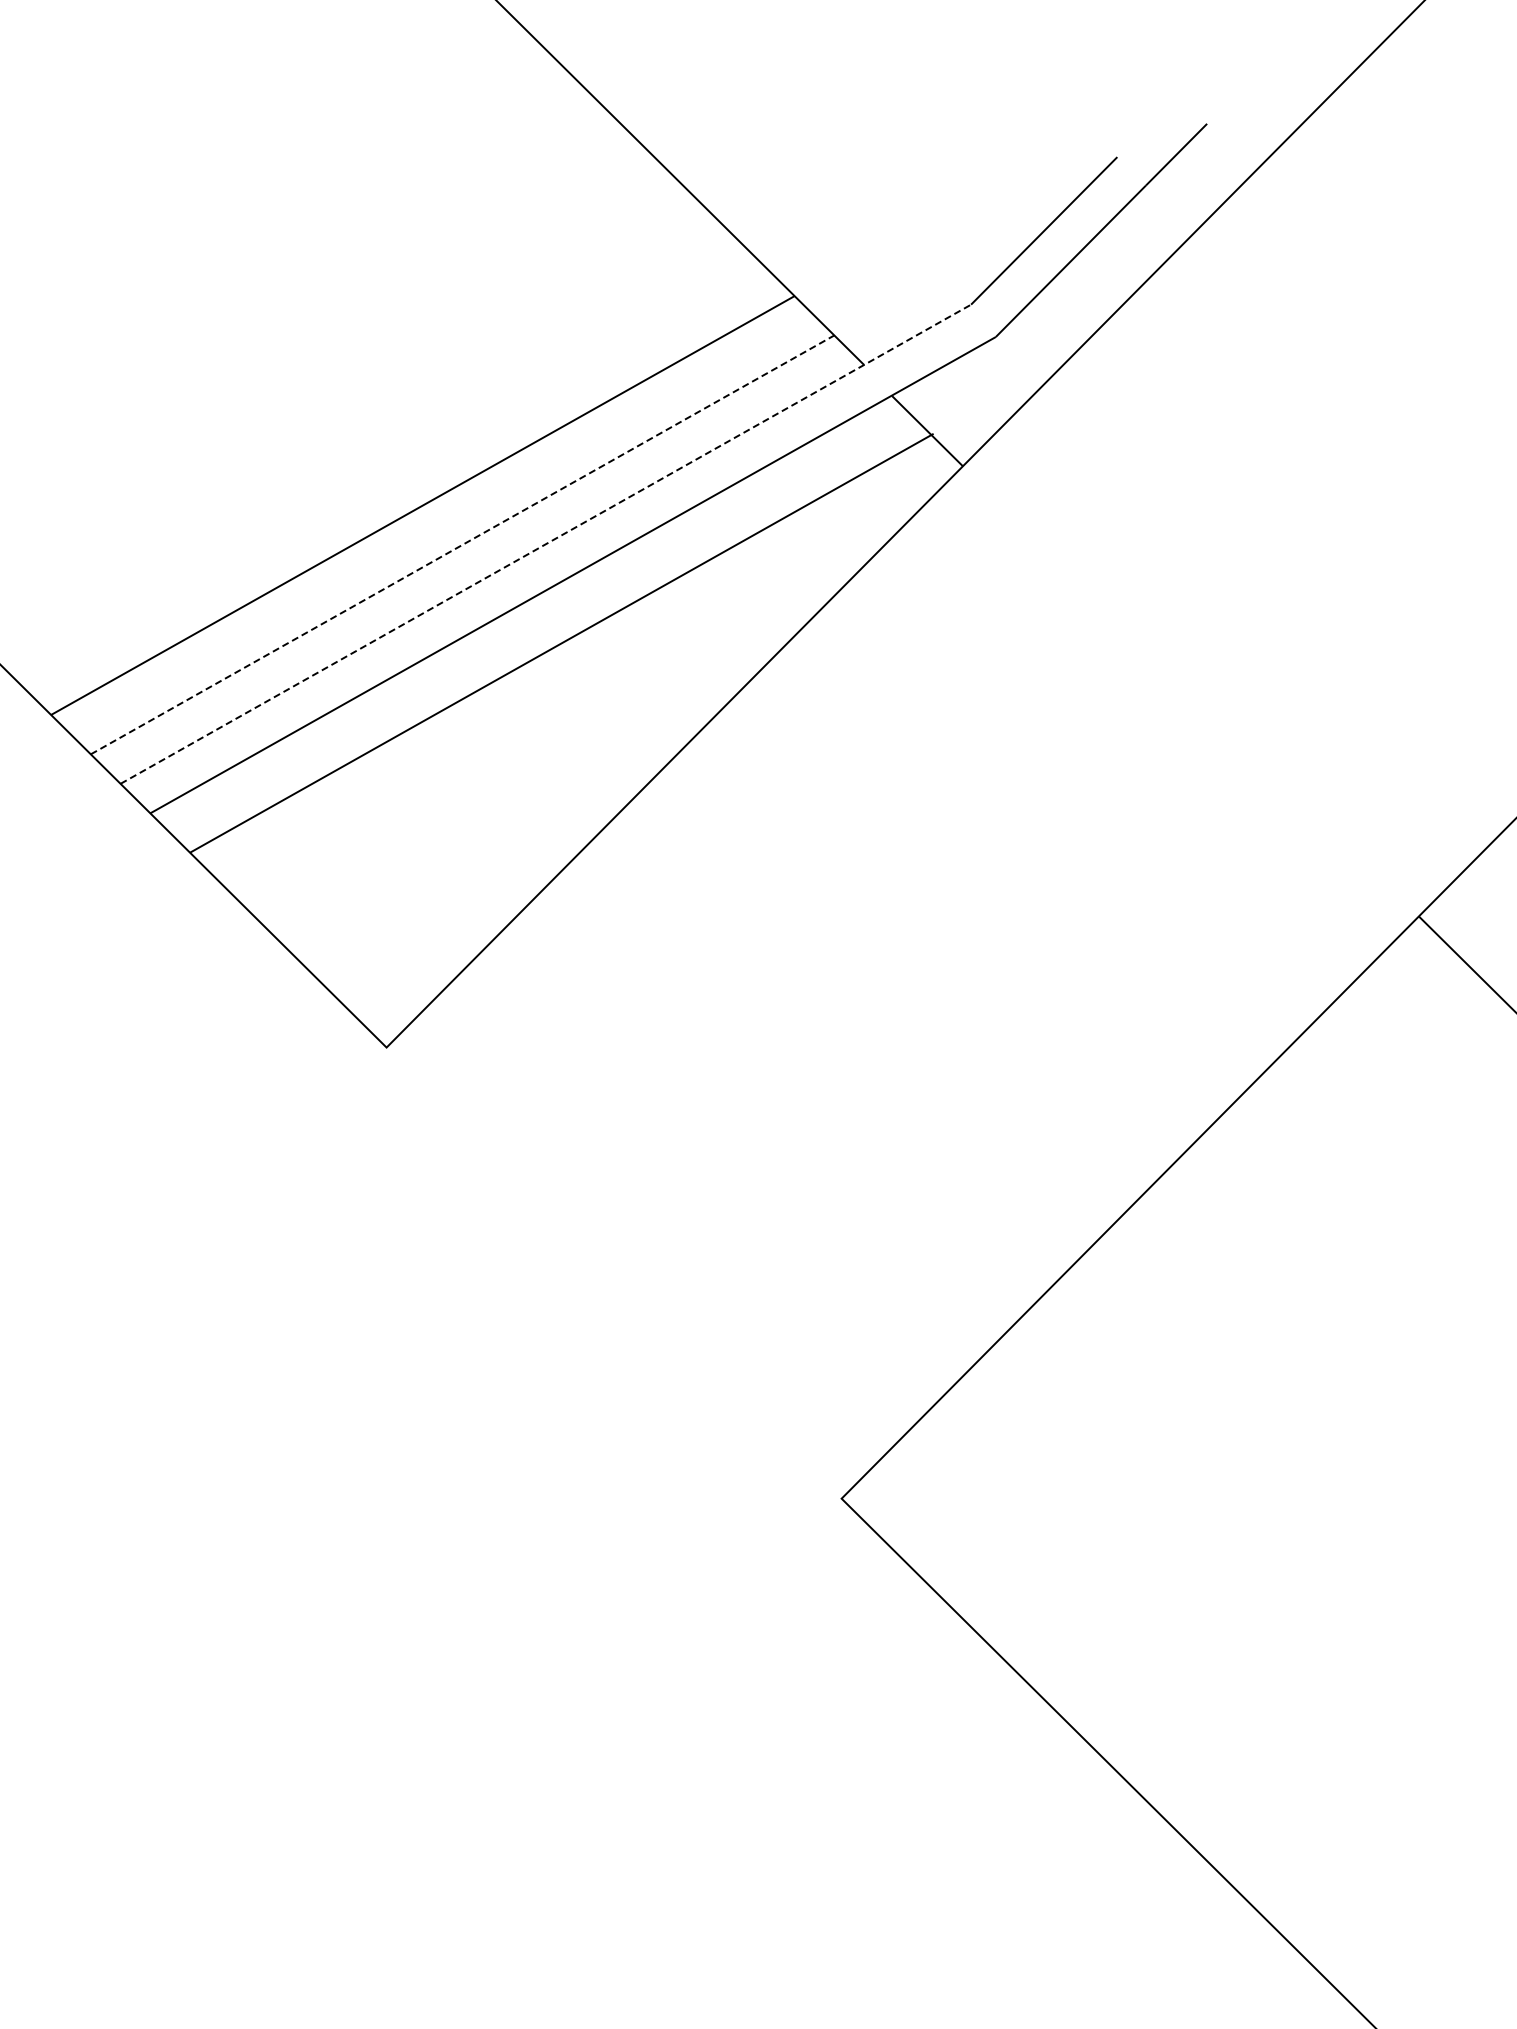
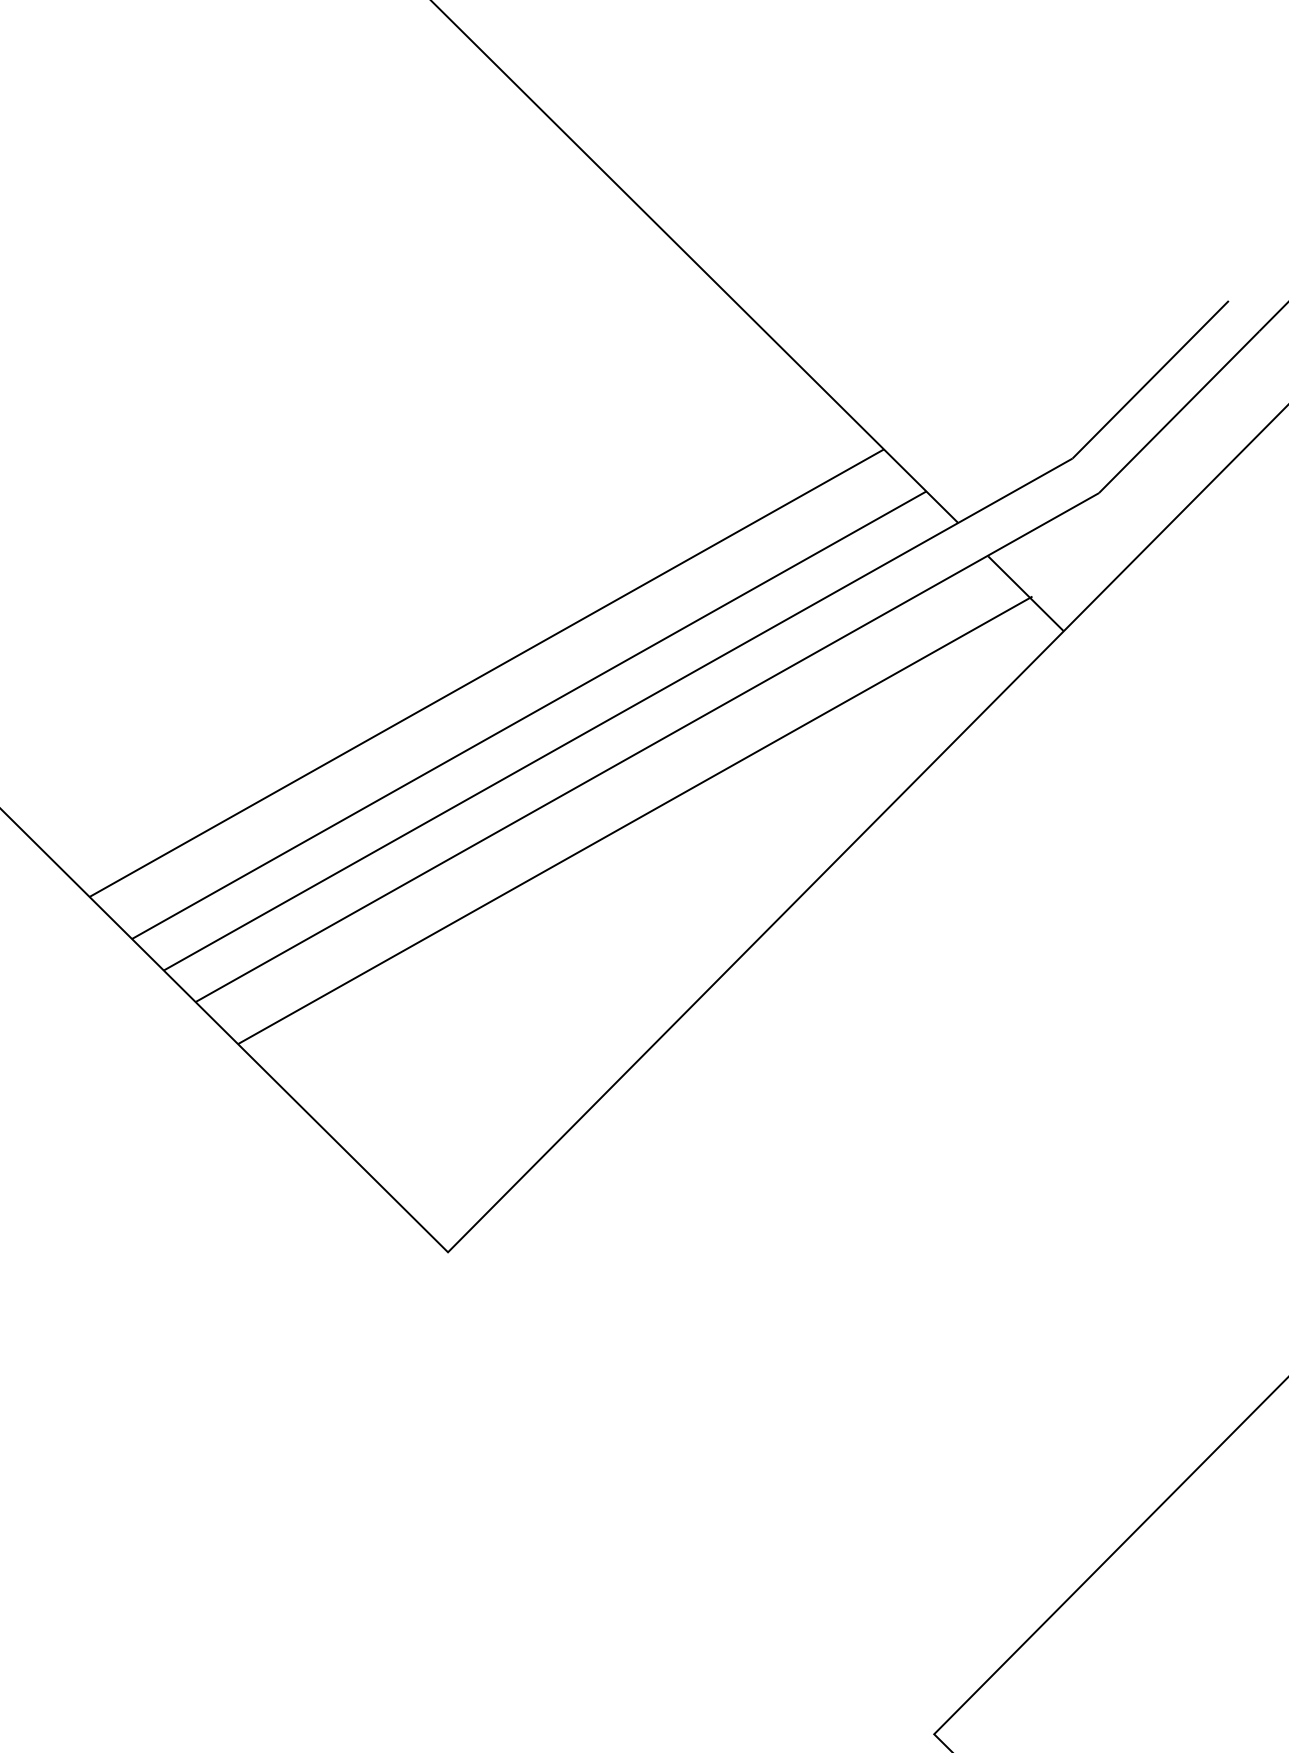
line: (462, 544) -> (529, 714), dashed -> solid
line: (546, 544) -> (618, 714), dashed -> solid

